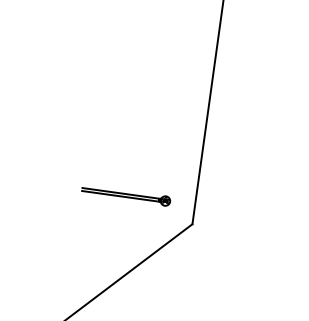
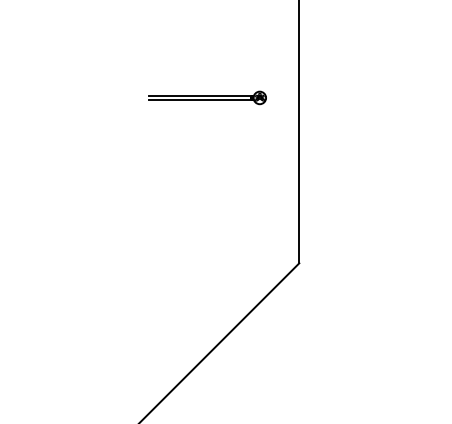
part: (126, 195) -> (207, 97), moved

